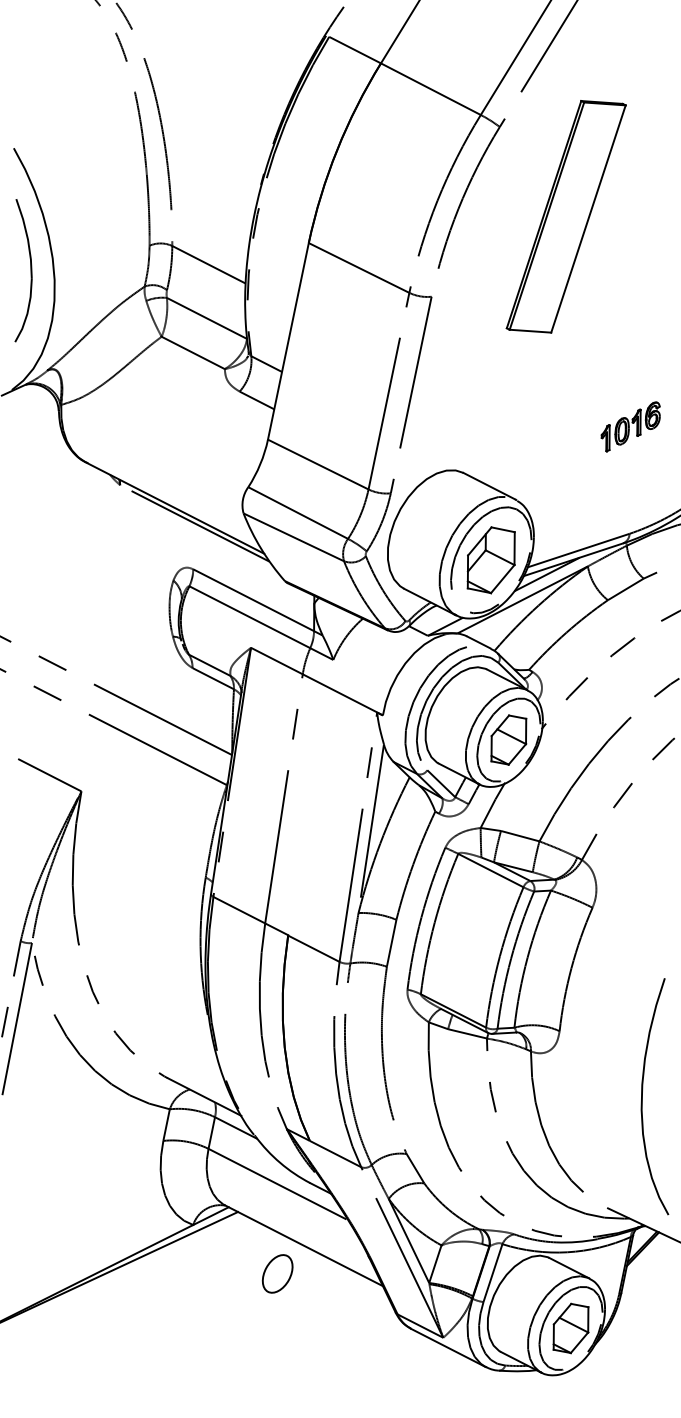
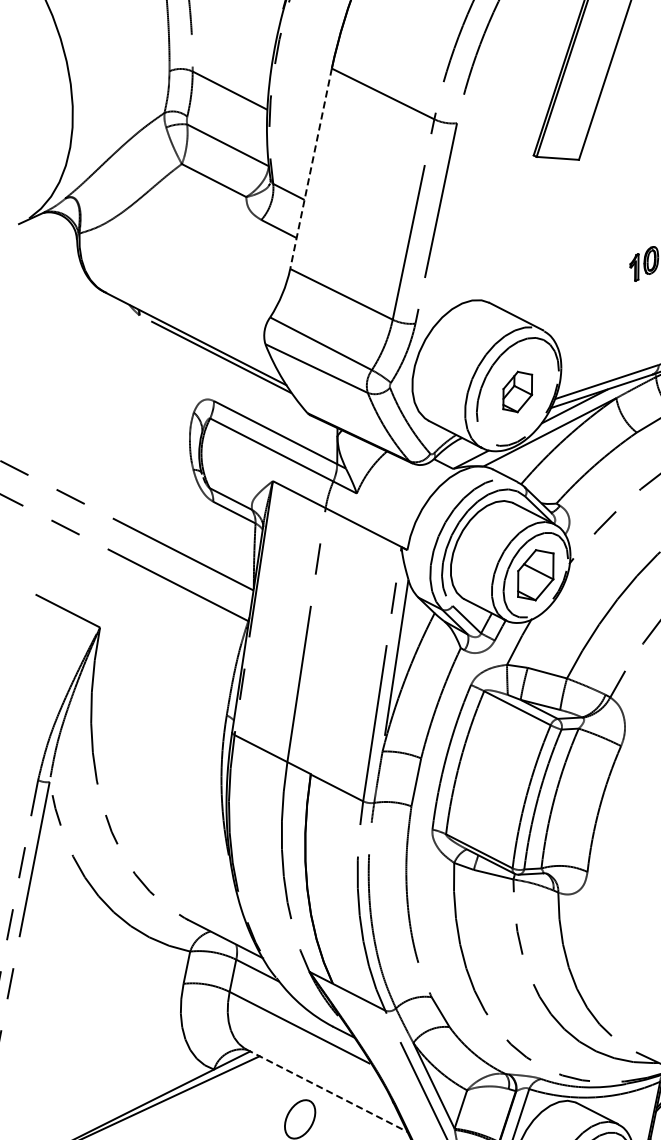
part: (30, 270) -> (48, 96), removed
line: (288, 341) -> (311, 168), solid -> dashed
part: (490, 560) -> (517, 392), size x0.6
line: (304, 1245) -> (327, 1090), solid -> dashed

